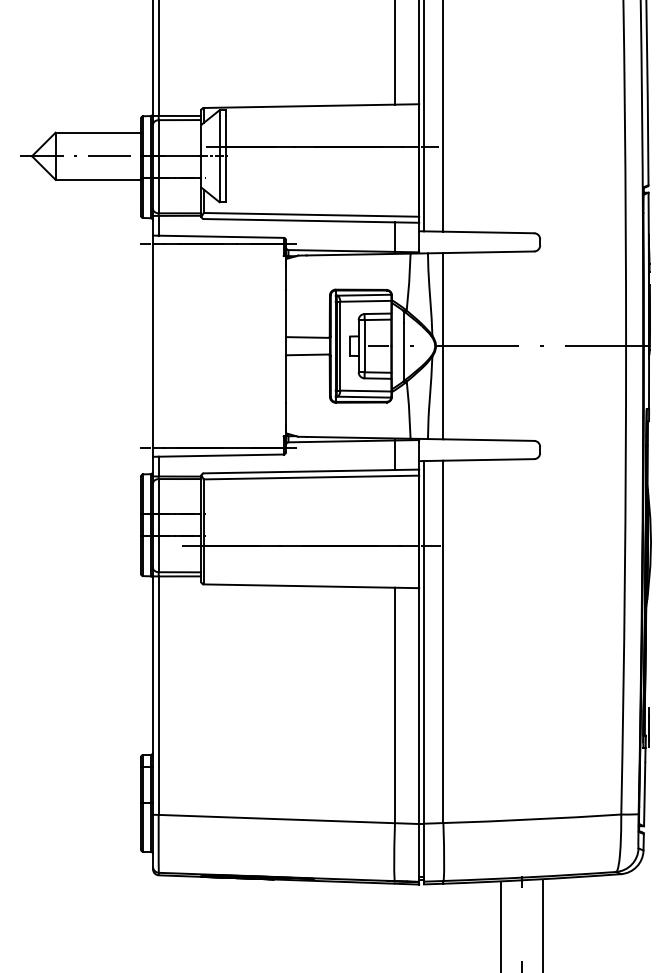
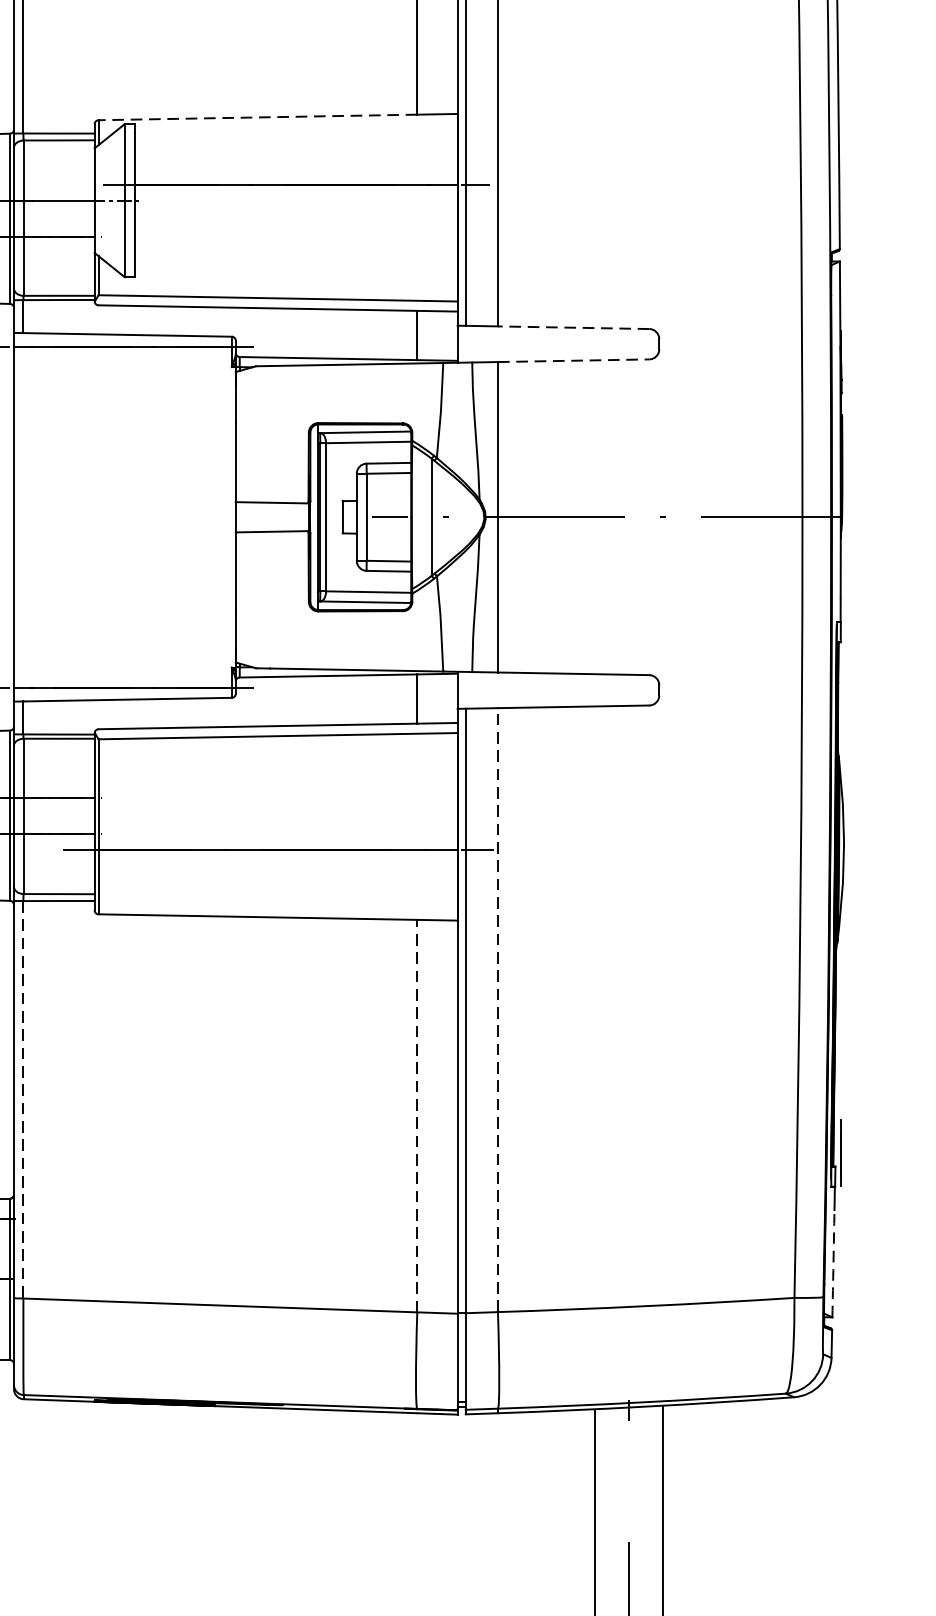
line: (299, 106) -> (258, 117), solid -> dashed
line: (488, 232) -> (573, 327), solid -> dashed
line: (489, 252) -> (574, 361), solid -> dashed
line: (443, 641) -> (498, 1009), solid -> dashed
line: (158, 696) -> (23, 1101), solid -> dashed
line: (395, 705) -> (418, 1116), solid -> dashed
arc: (644, 794) -> (833, 1264), solid -> dashed

